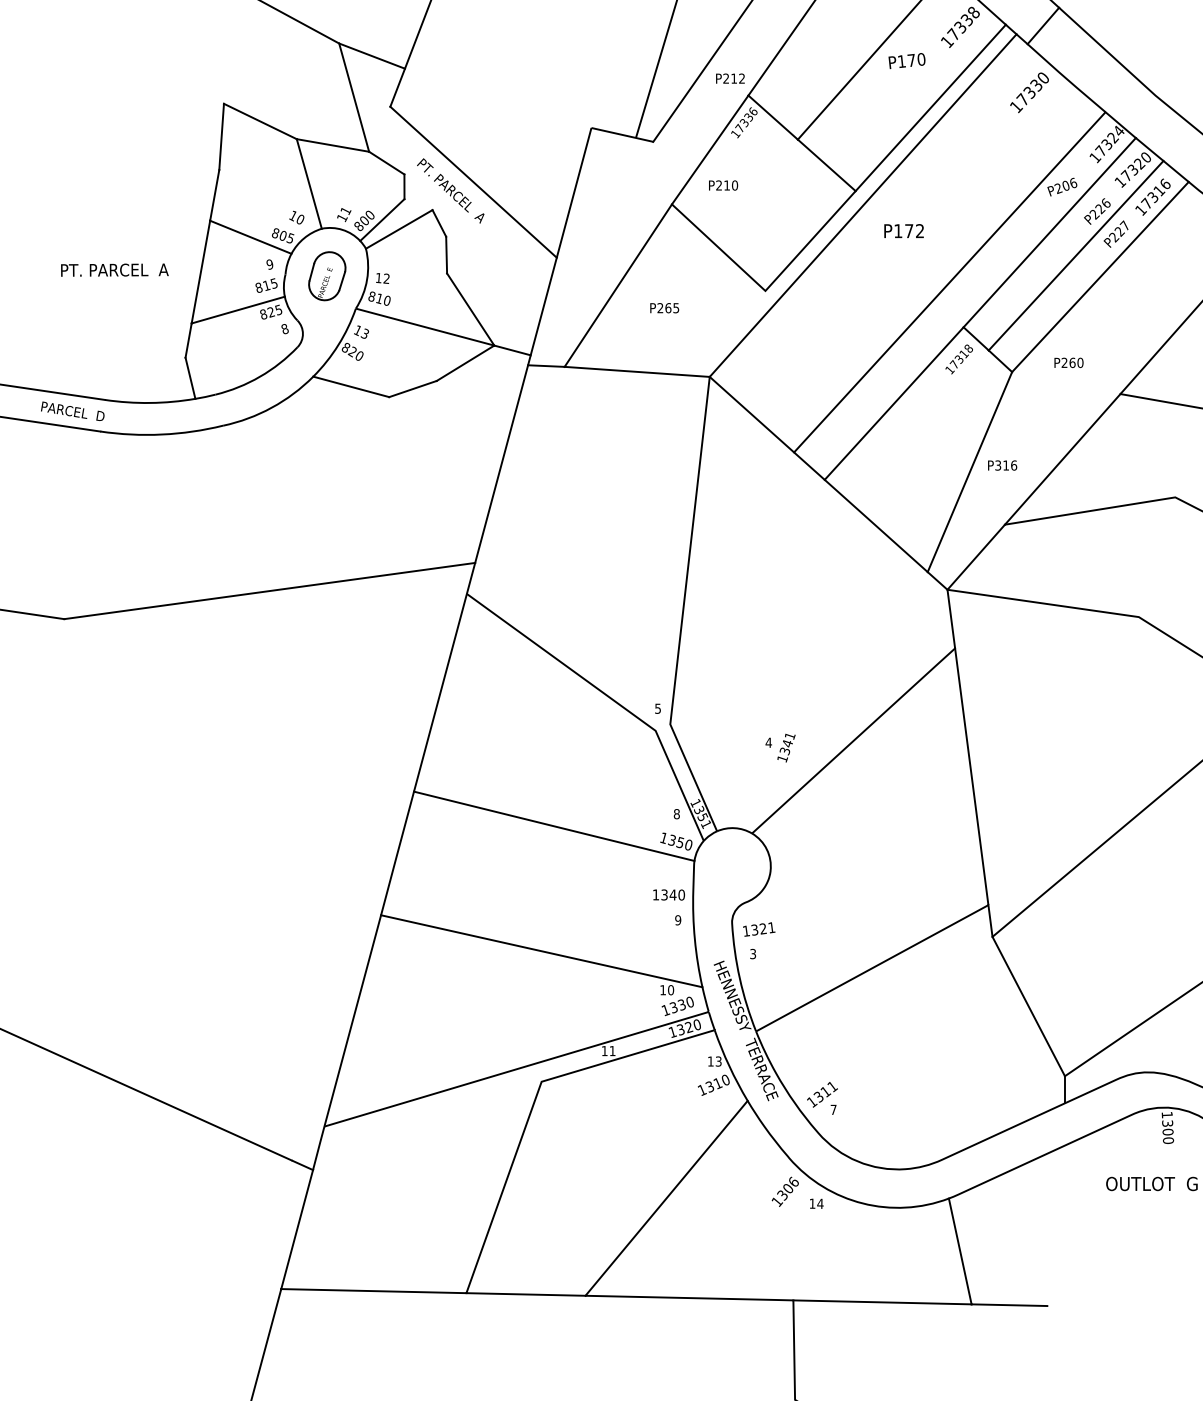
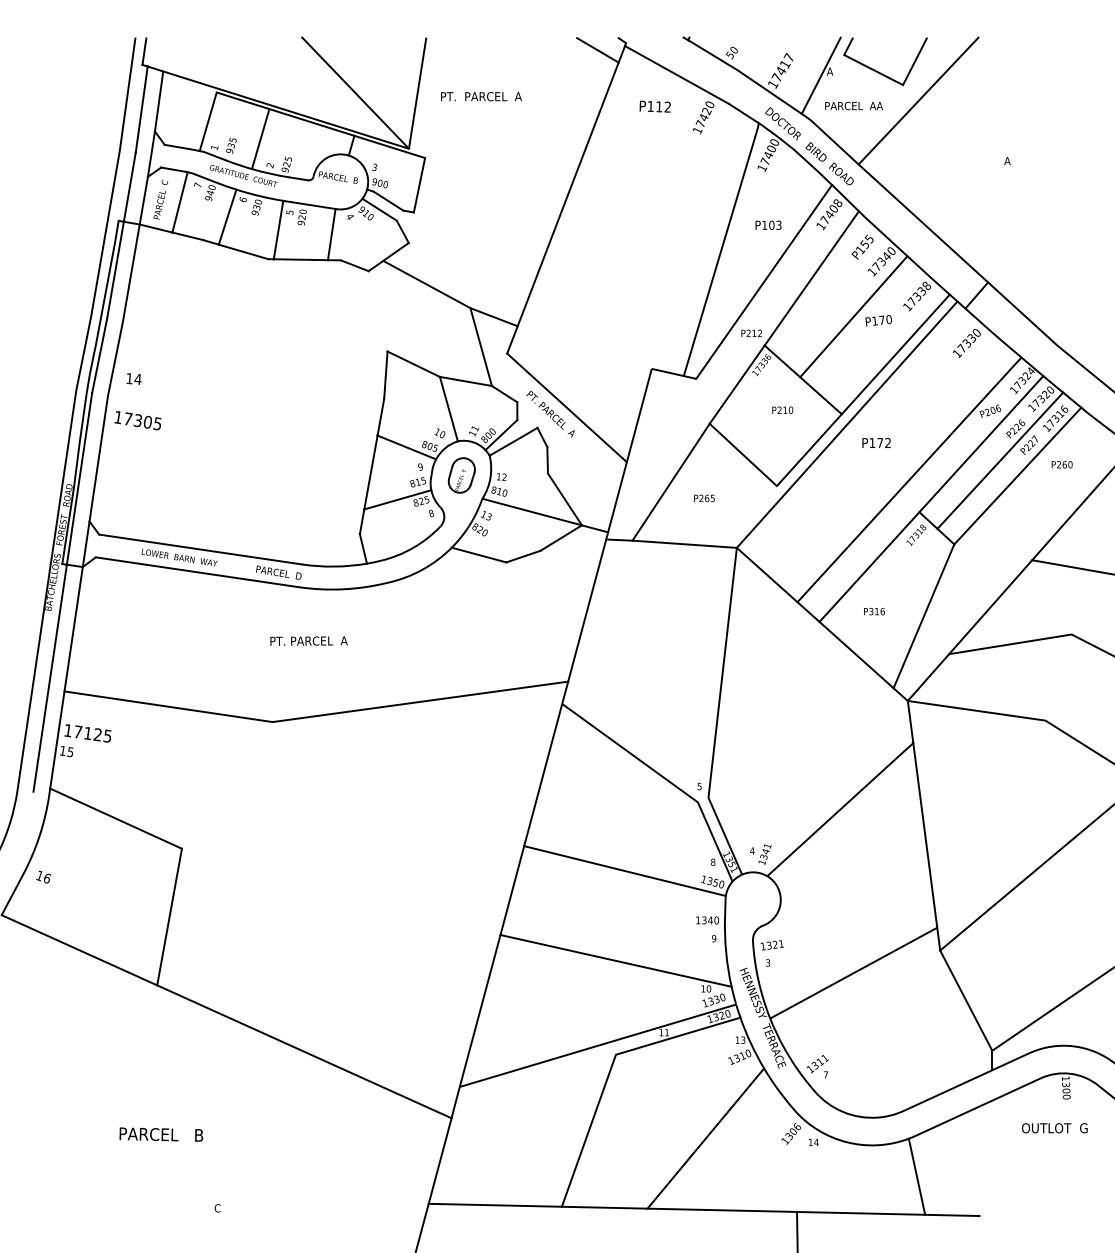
text: (723, 184) -> (782, 409), moved
text: (114, 269) -> (308, 640), moved
text: (1068, 362) -> (1061, 464), moved
text: (1002, 465) -> (874, 611), moved
text: (780, 747) -> (760, 854), moved

